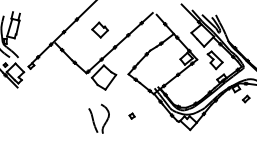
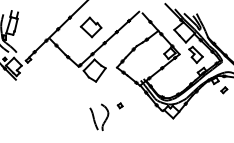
part: (99, 29) -> (90, 26), size x1.43
part: (98, 118) -> (98, 117), moved

